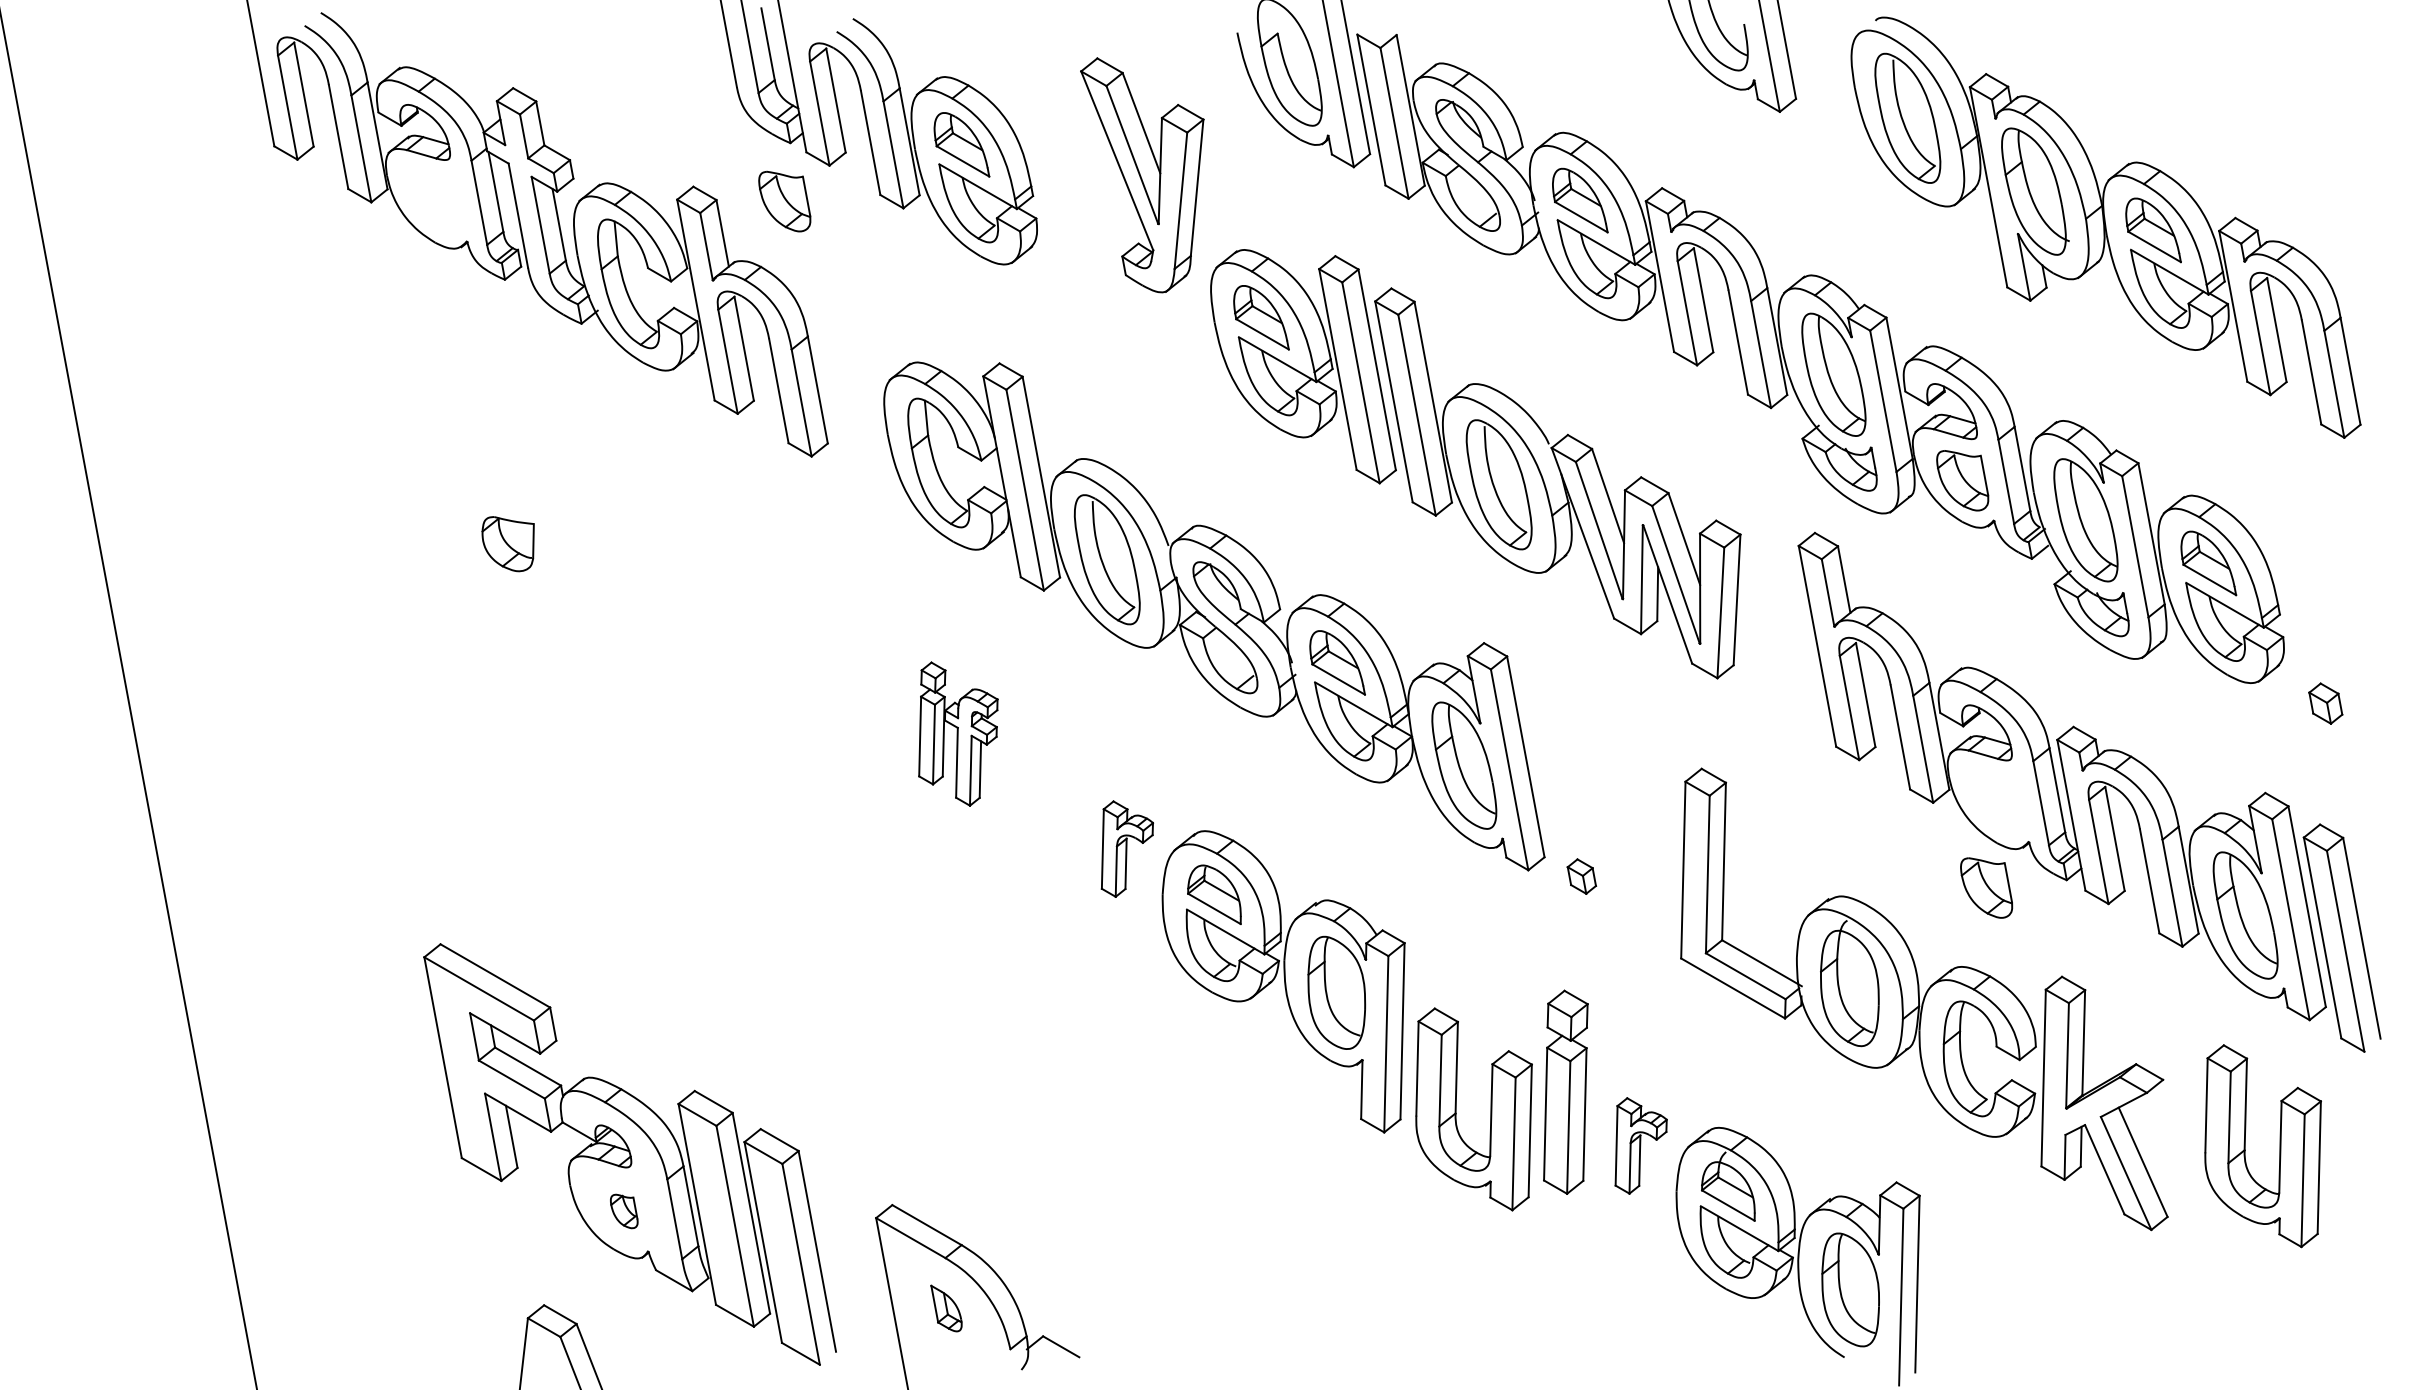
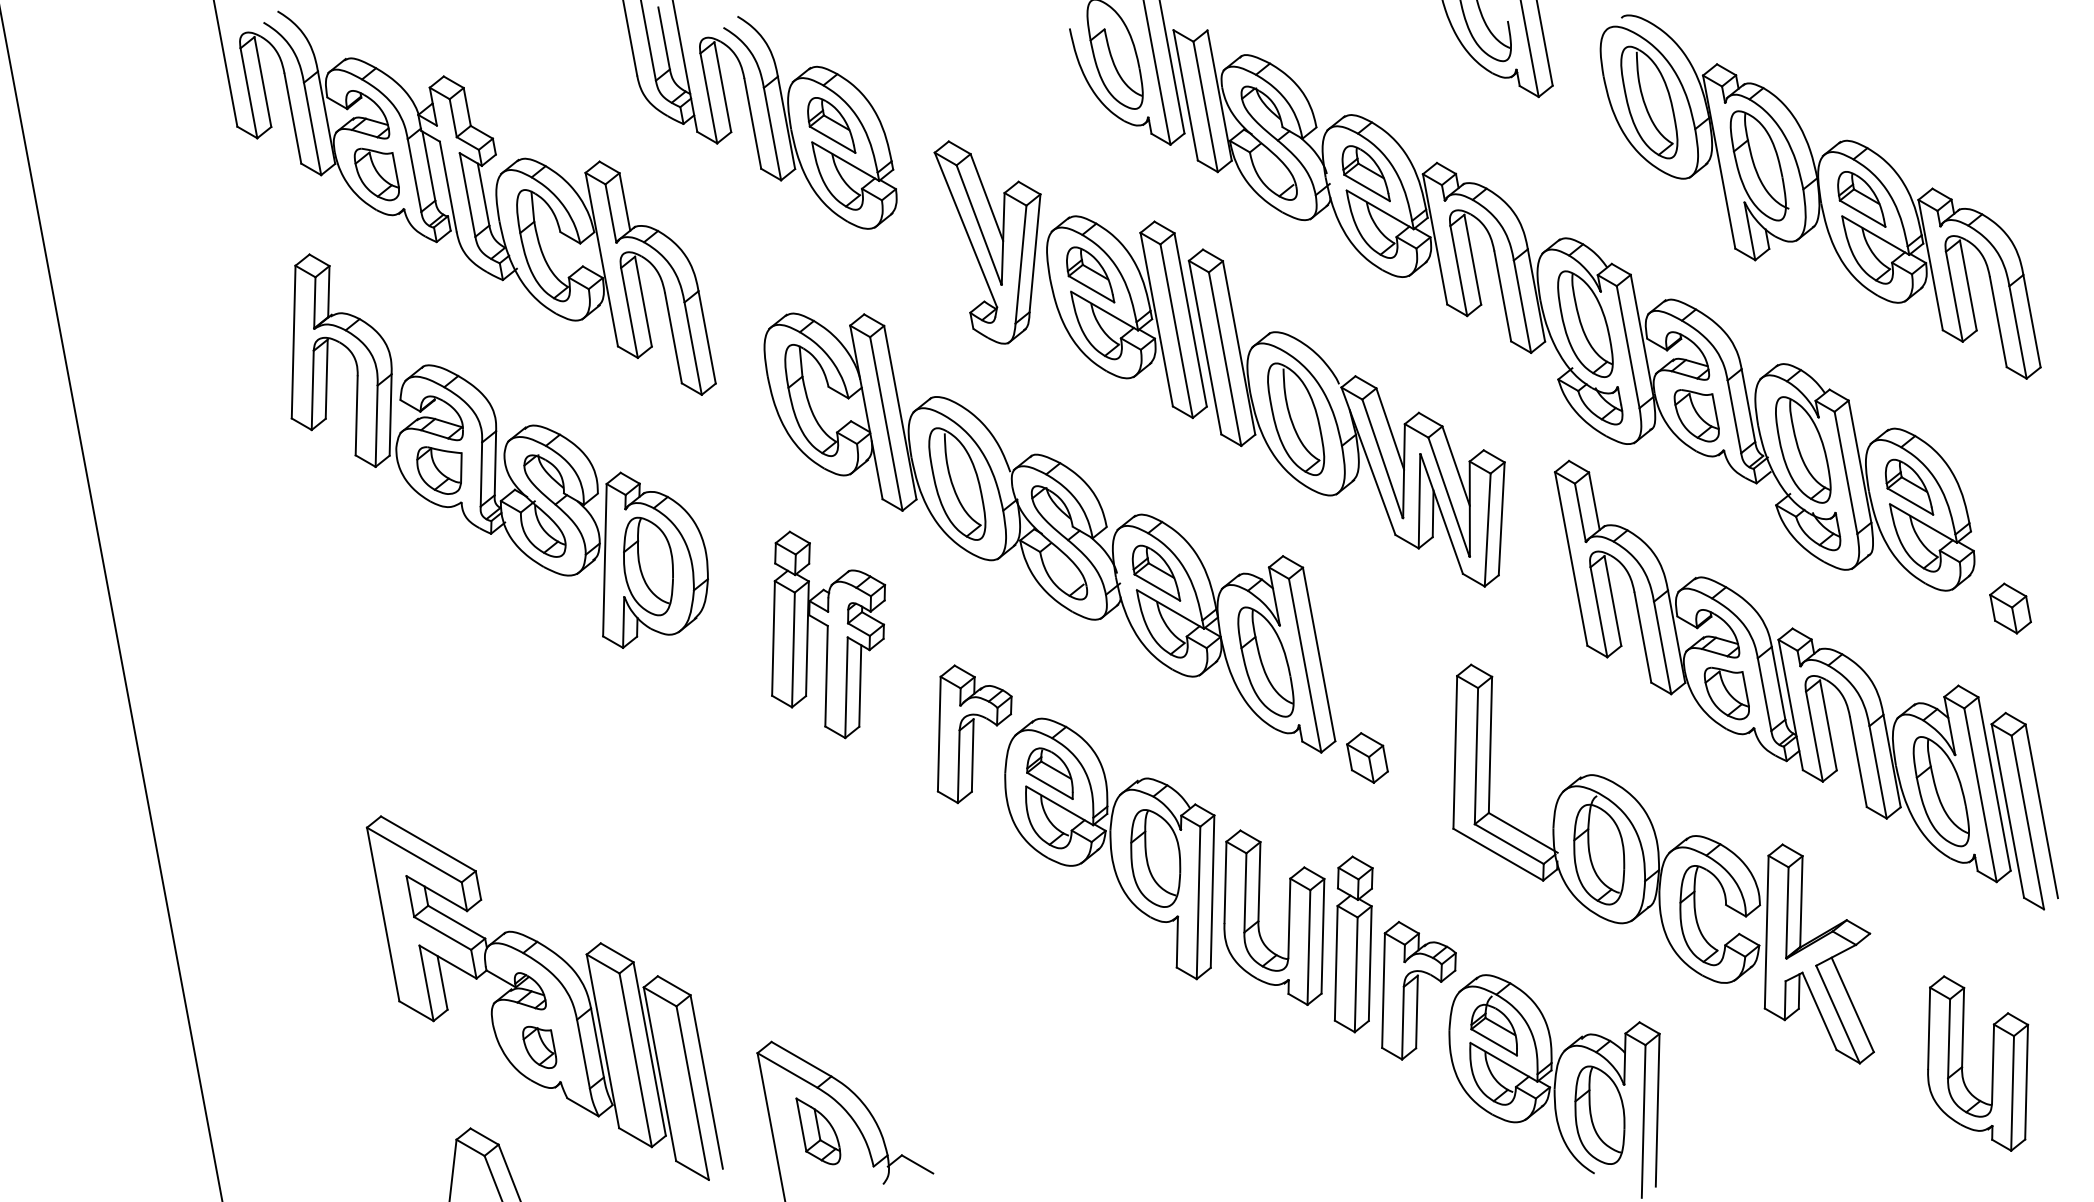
part: (1142, 175) -> (987, 242), moved
part: (784, 201) -> (376, 174), moved
part: (577, 521) -> (499, 451), added
part: (2325, 703) -> (2010, 608), size x1.43
part: (958, 733) -> (828, 634), size x1.67
part: (1127, 848) -> (974, 733), size x1.67
part: (1581, 876) -> (1367, 757), size x1.67
part: (1986, 887) -> (1726, 693), moved
part: (1456, 1109) -> (1259, 917), moved
part: (1640, 1145) -> (1418, 990), size x1.67
part: (2245, 1146) -> (1962, 1063), moved
part: (624, 1211) -> (540, 1047), size x1.43
part: (946, 1308) -> (818, 1131), size x1.67

